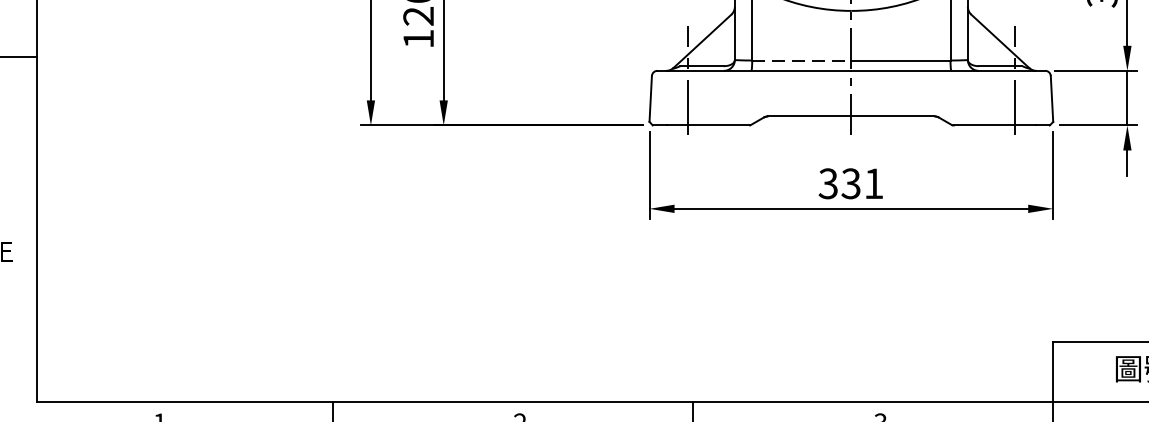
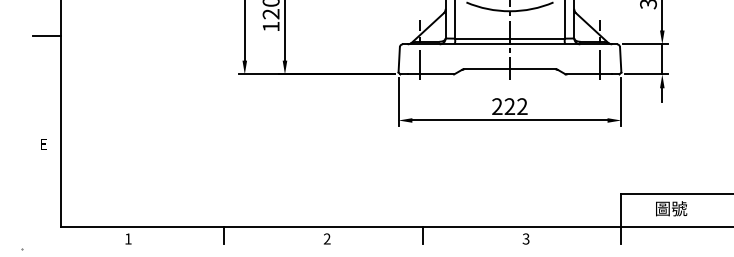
line: (803, 60) -> (483, 38), dashed -> solid
text: (850, 183) -> (509, 106), 331 -> 222

